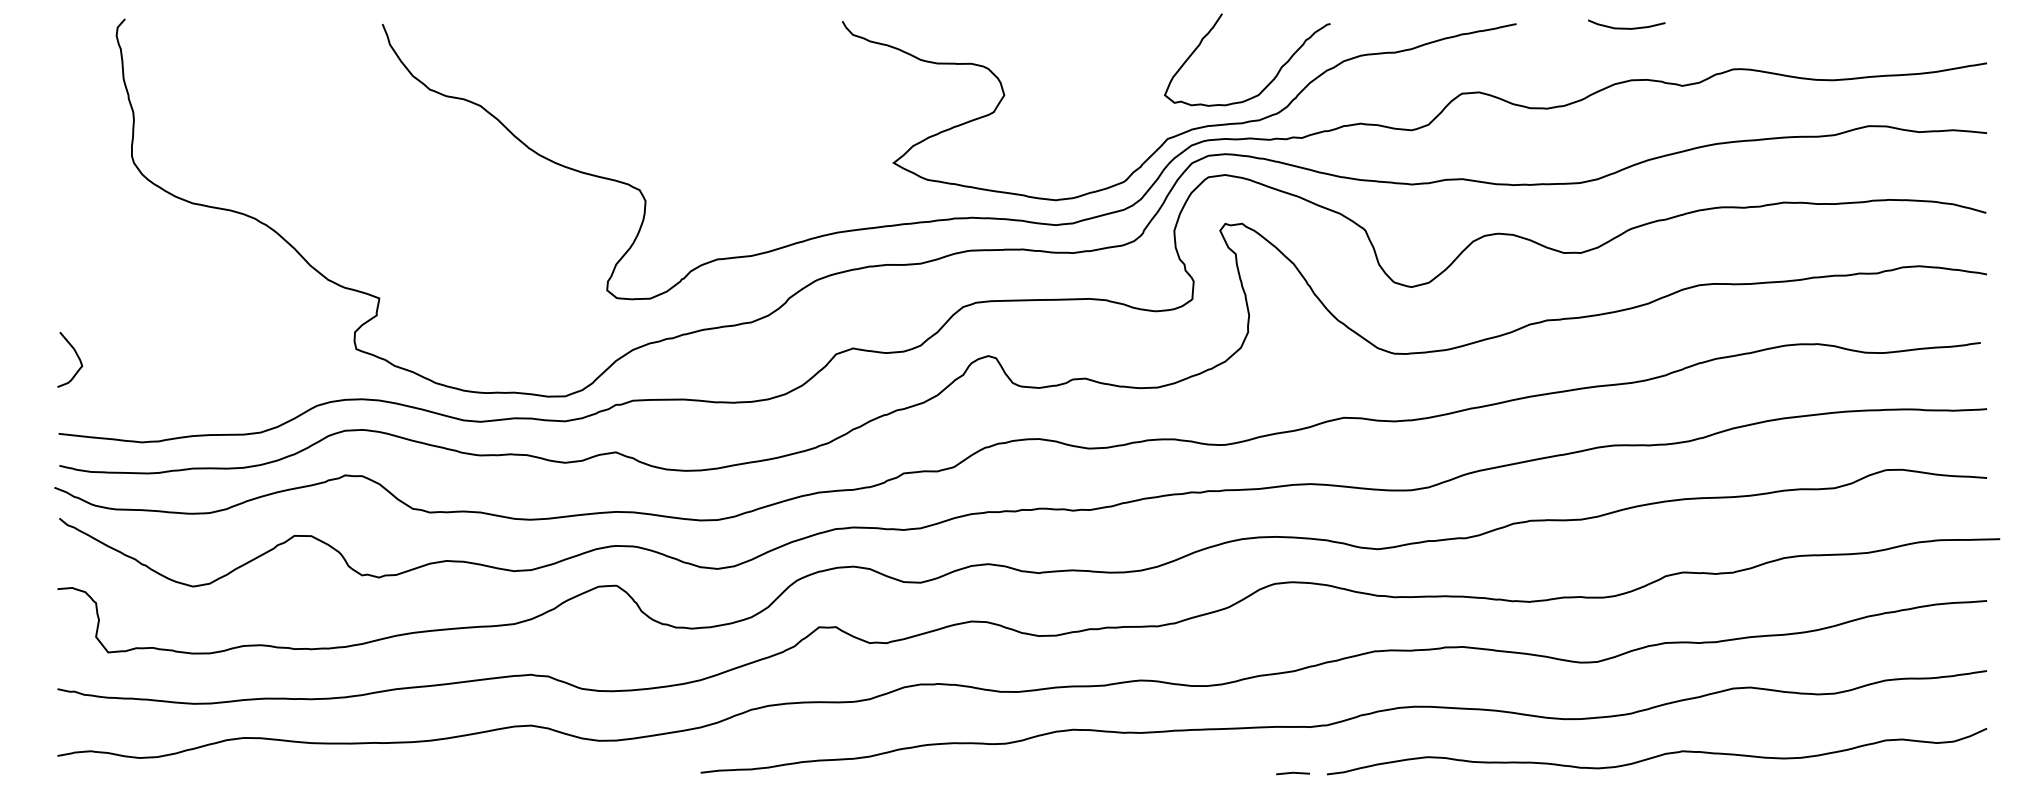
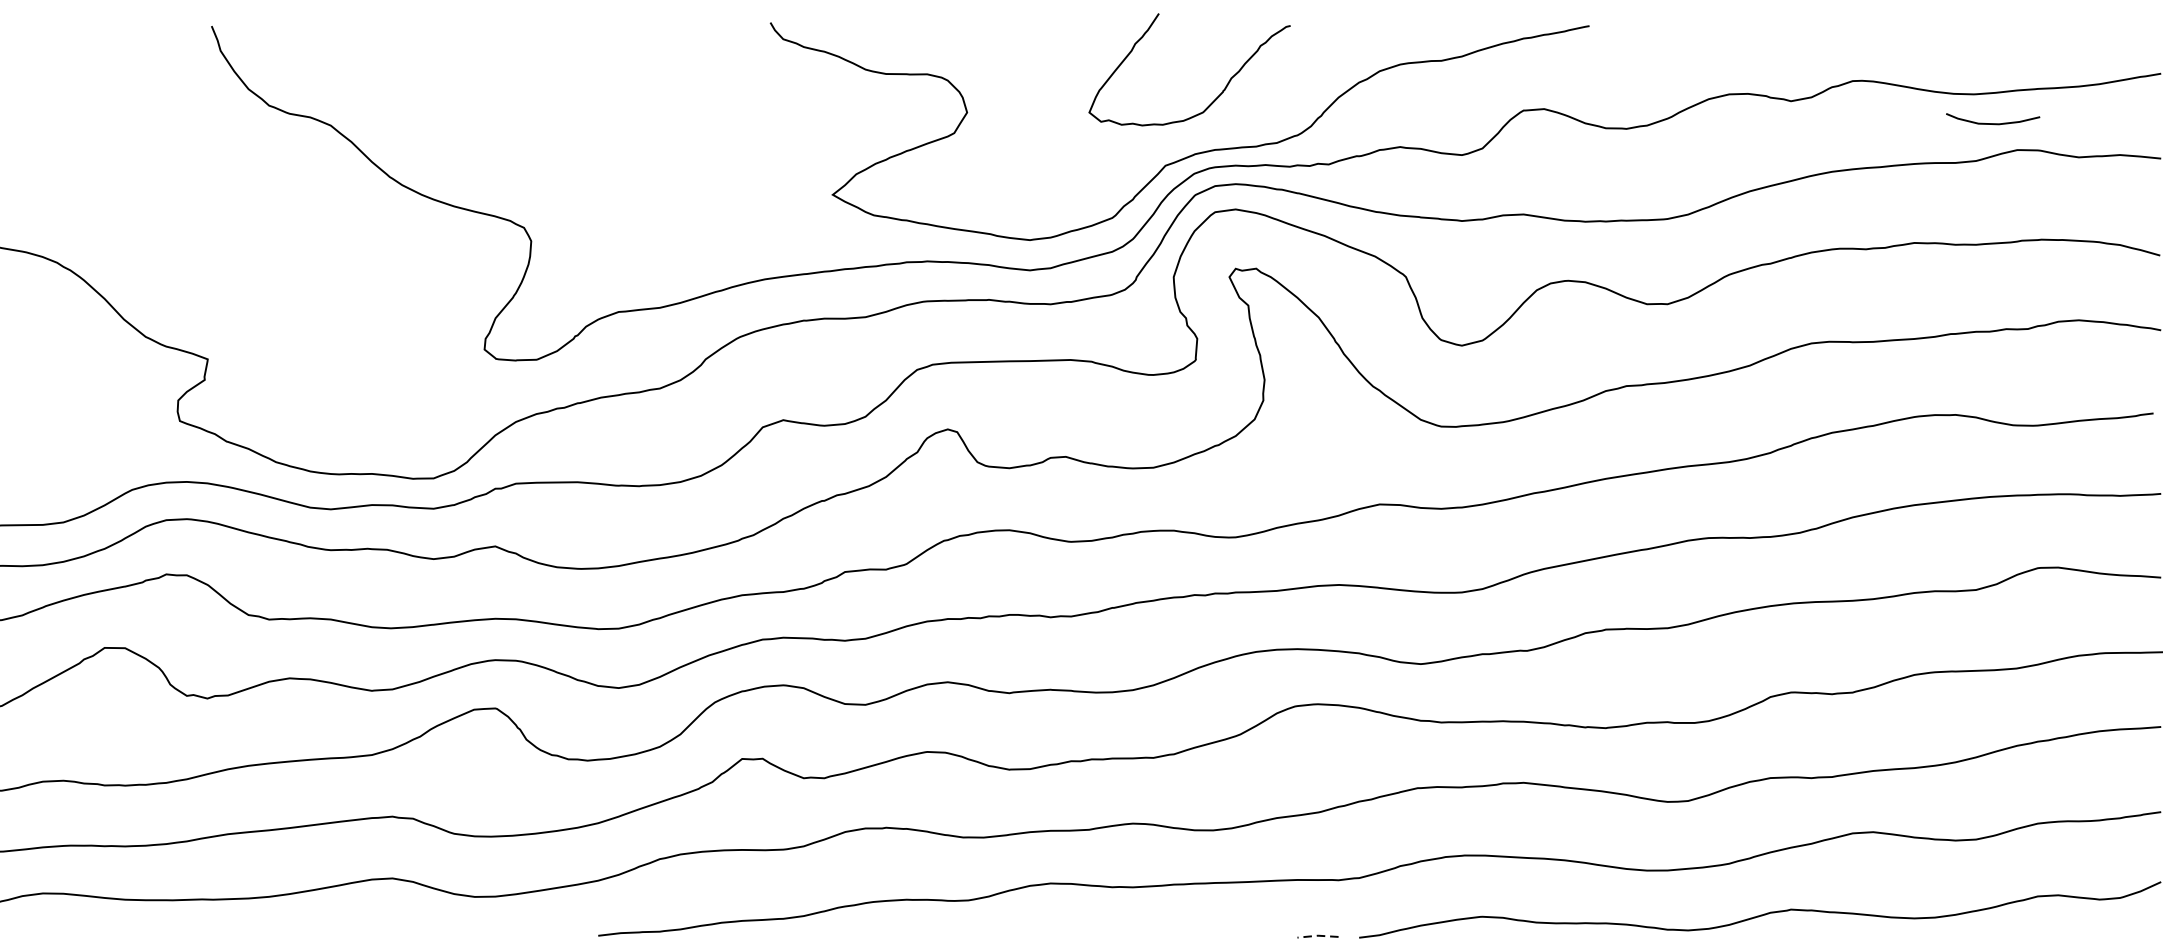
curve: (1626, 27) -> (1992, 122), moved
curve: (1270, 81) -> (1217, 95), moved
line: (1293, 772) -> (1318, 935), solid -> dashed

